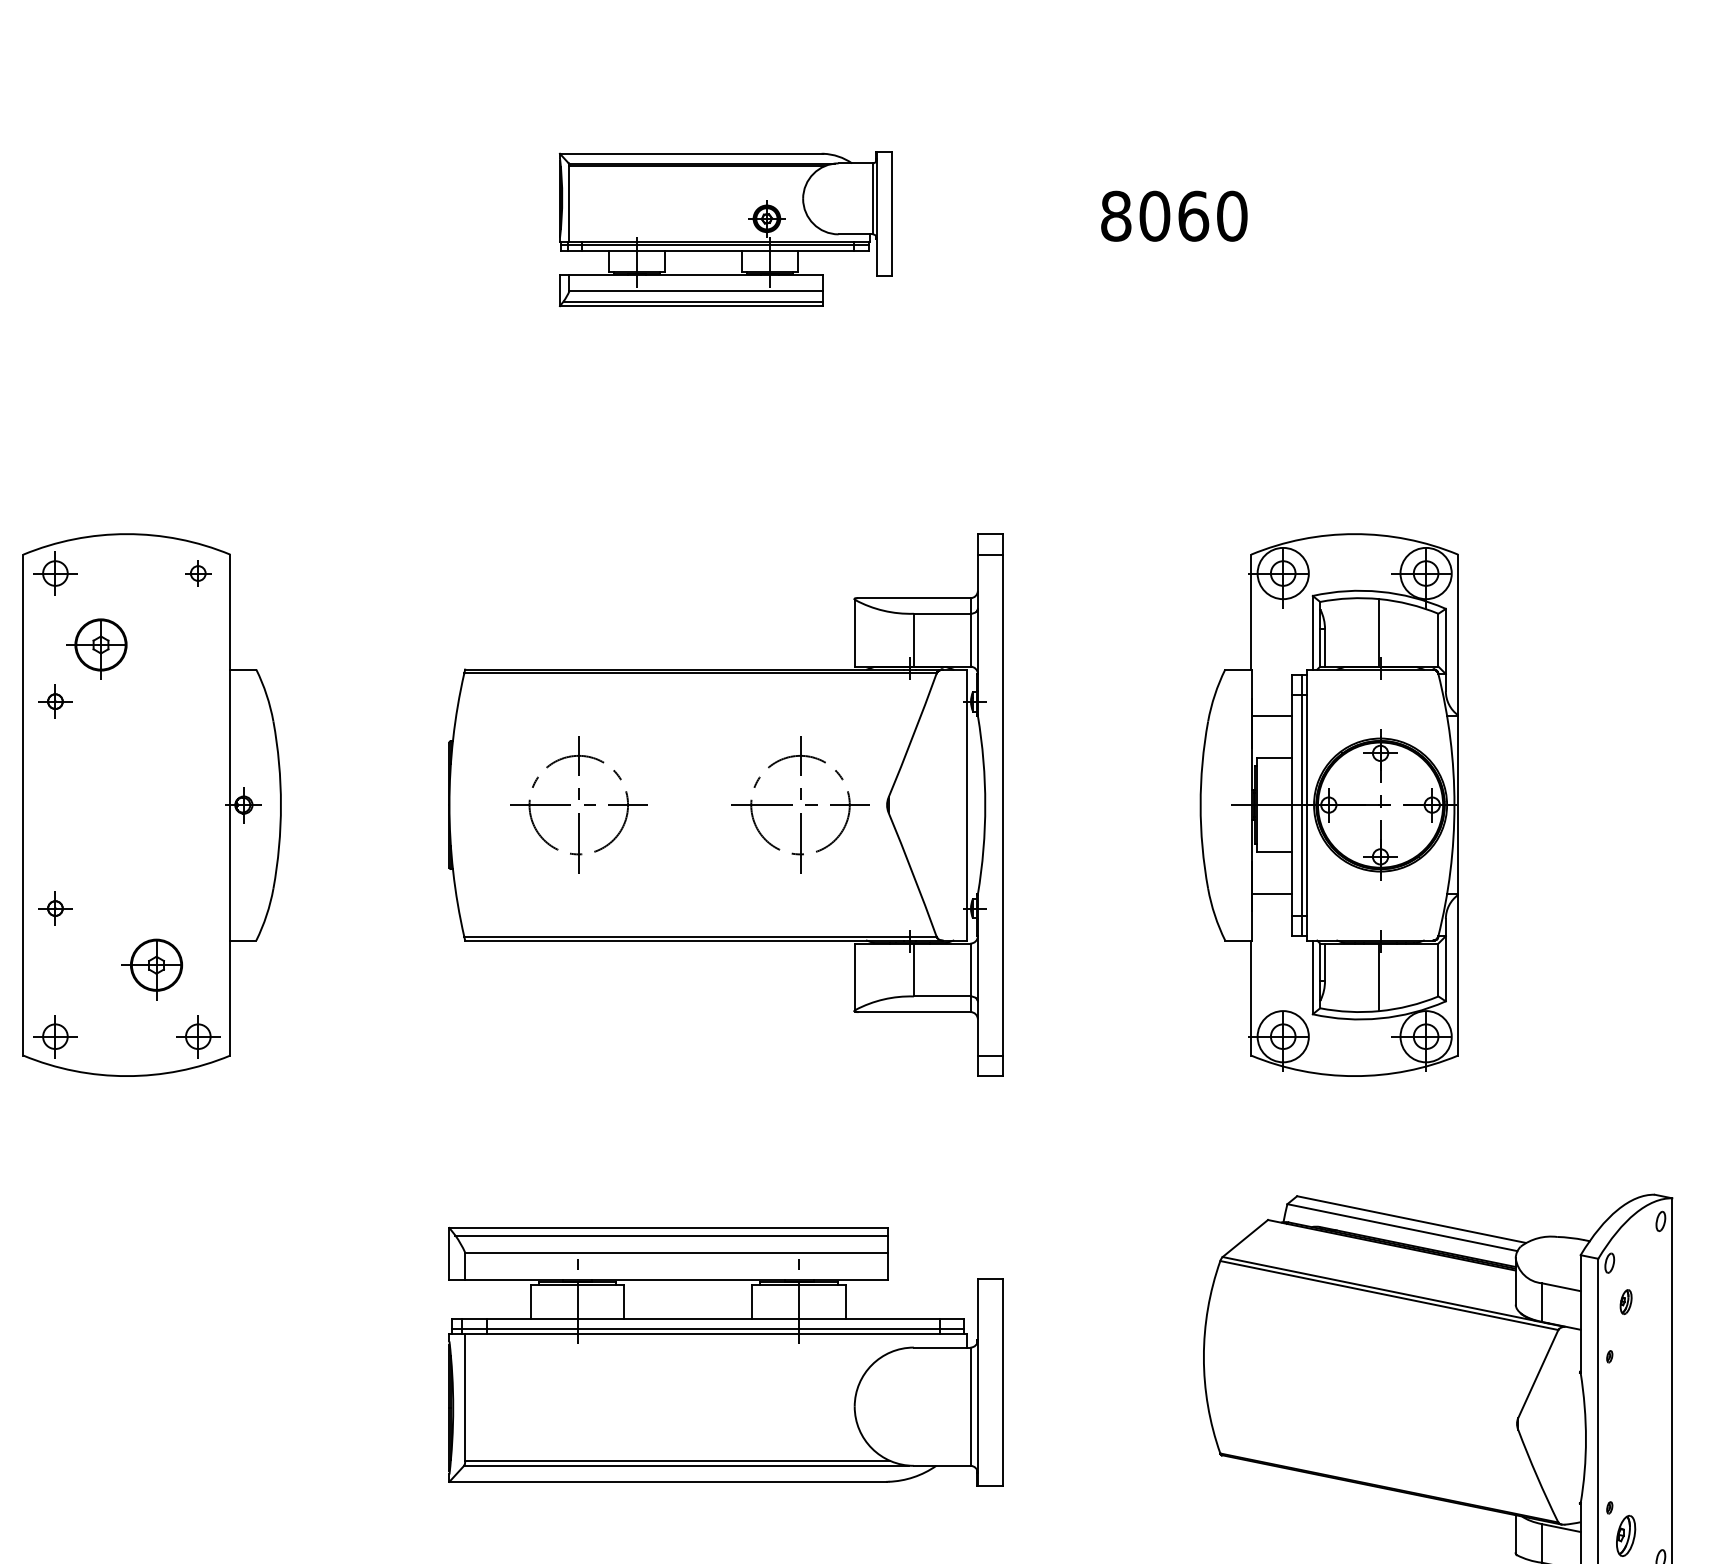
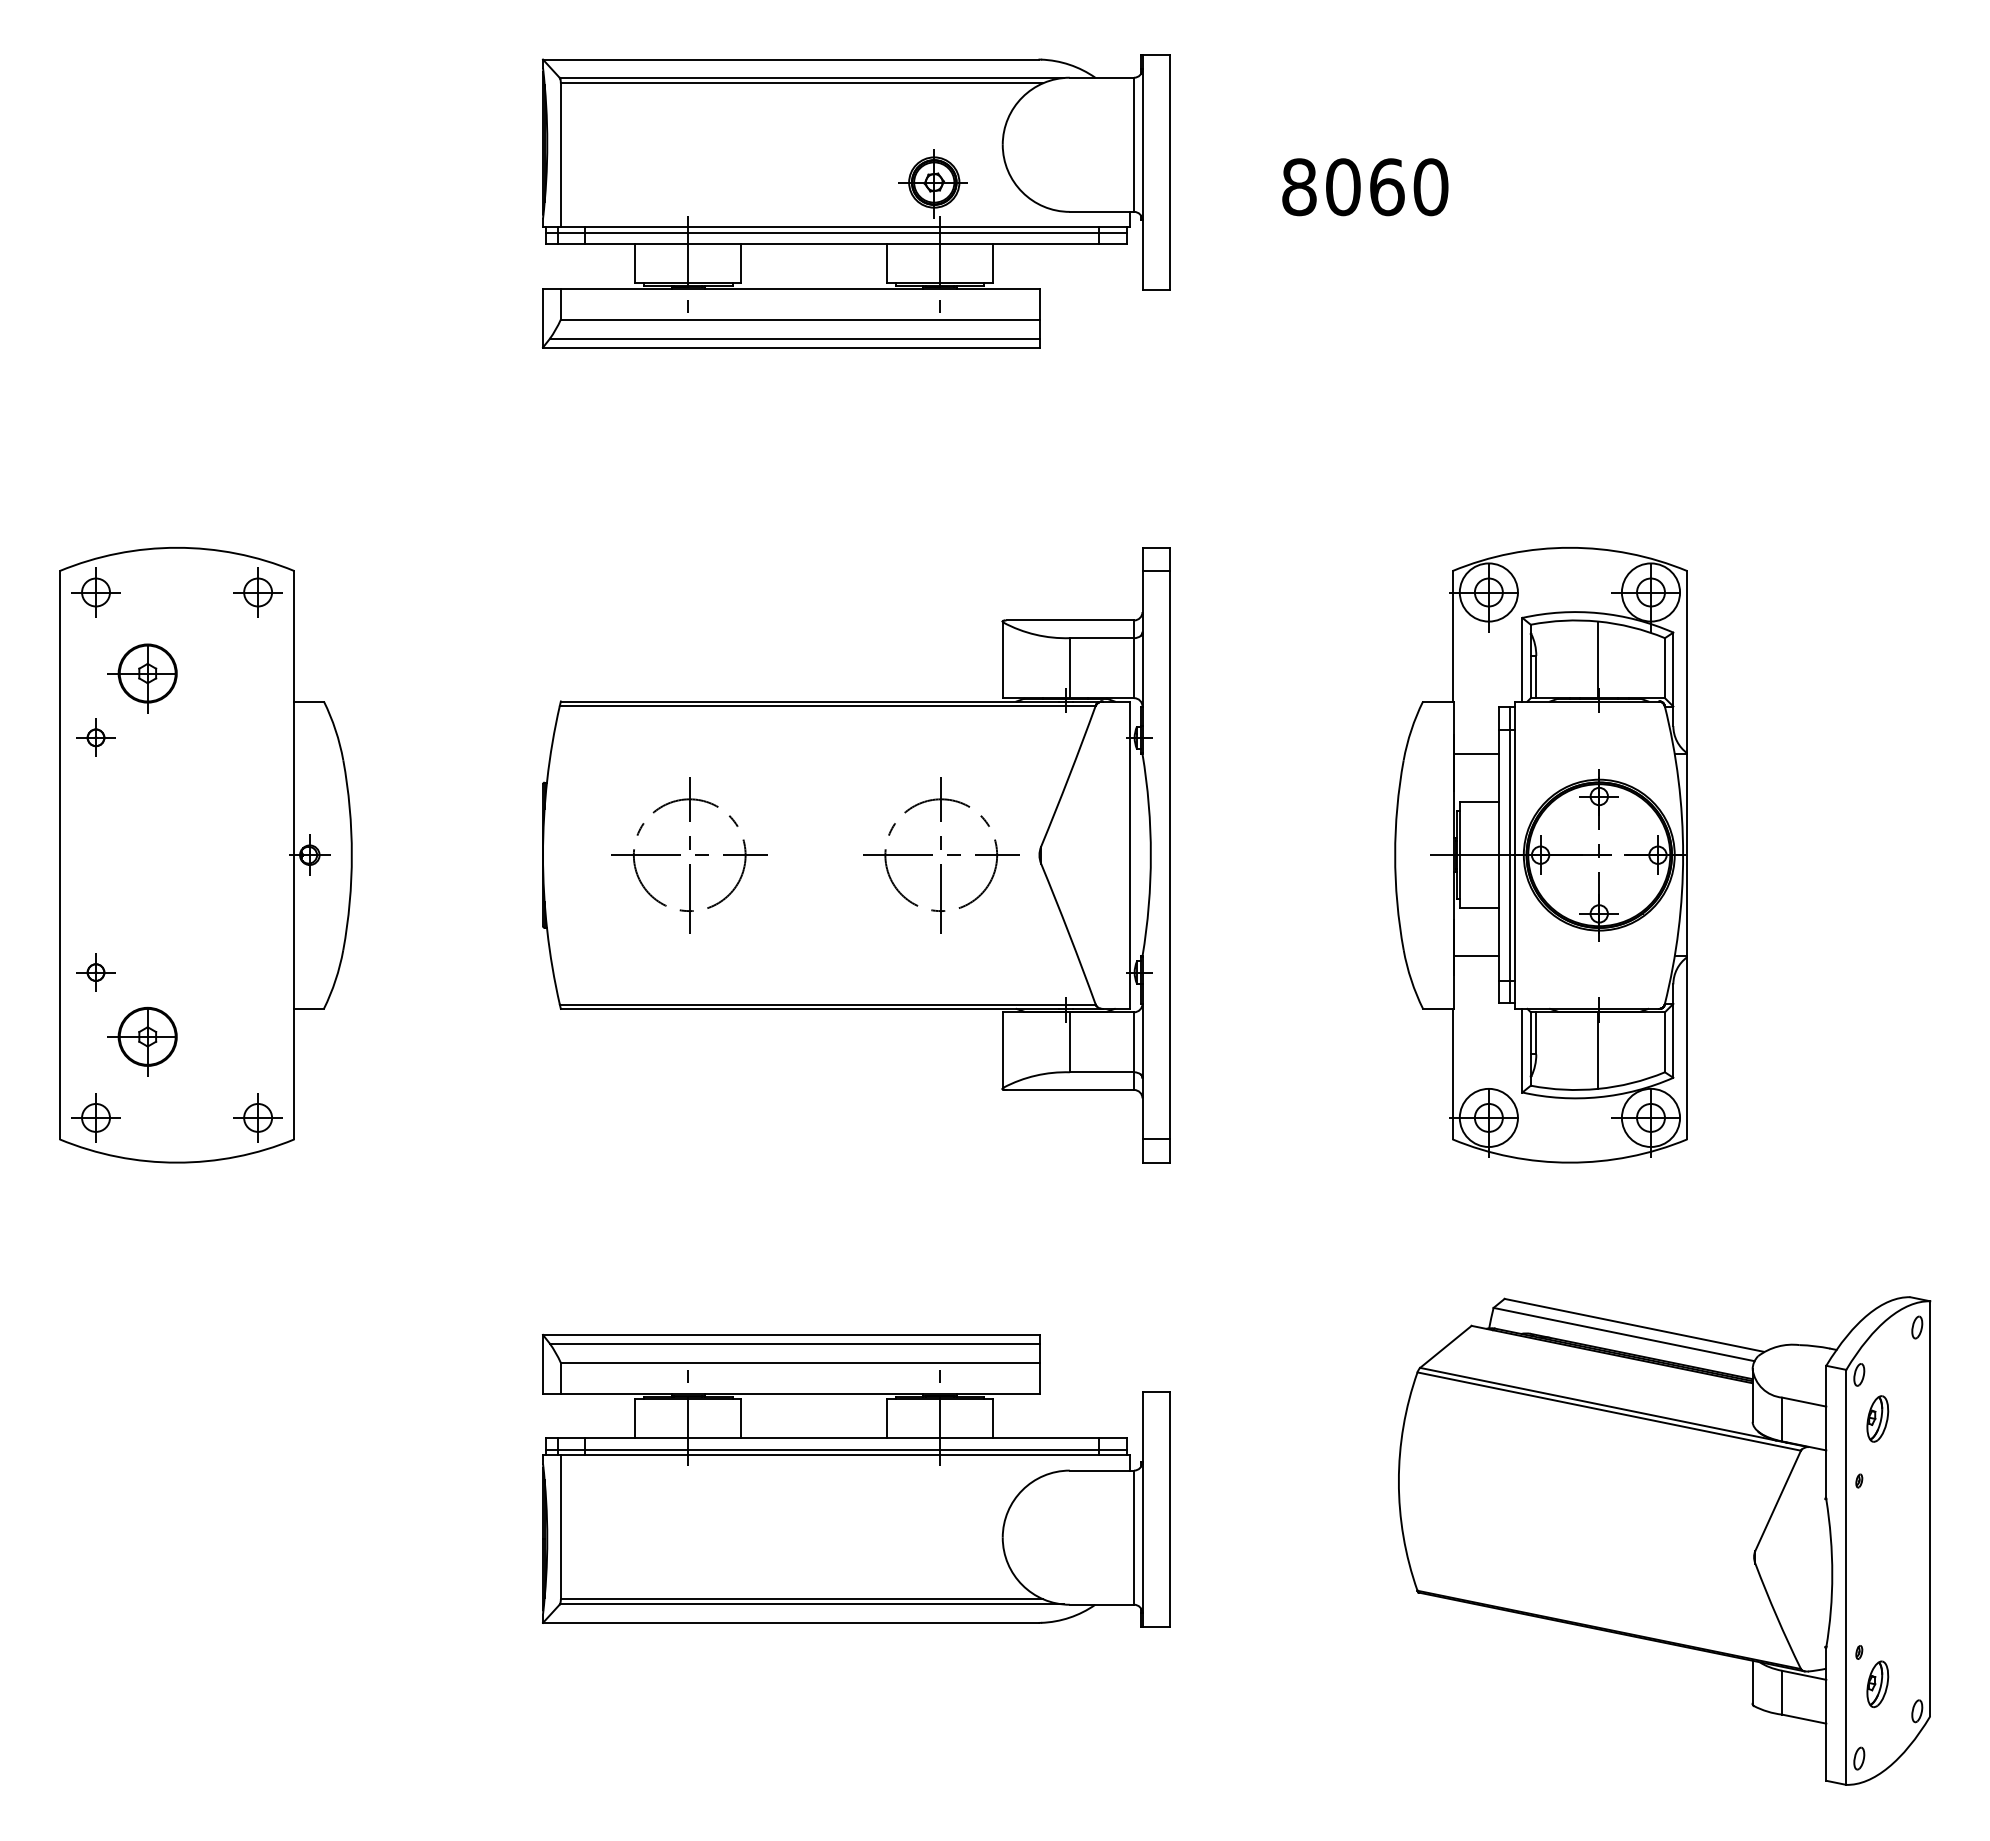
part: (725, 228) -> (856, 201), size x1.67
part: (197, 573) -> (257, 592), size x1.67
part: (151, 969) -> (142, 1041), moved
part: (1625, 1301) -> (1877, 1418), size x1.67

